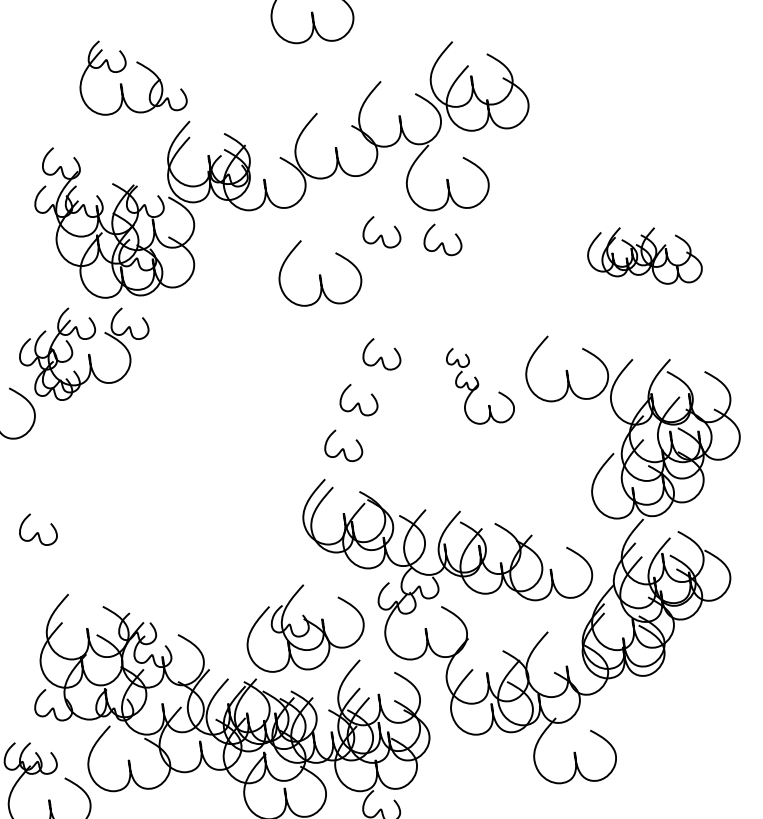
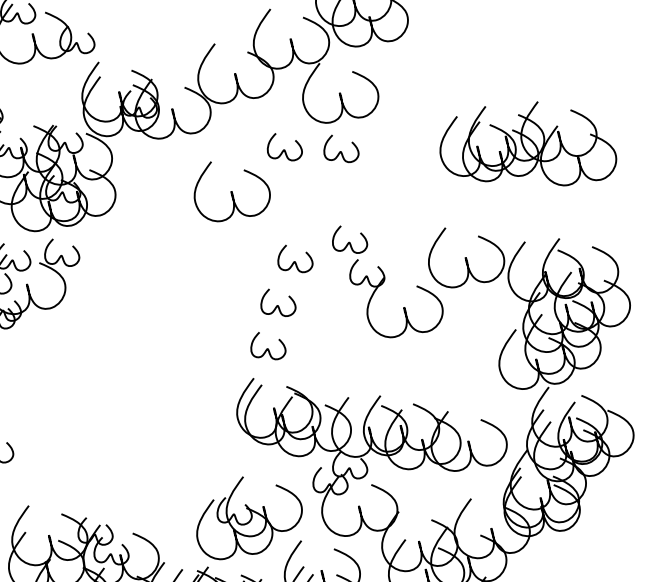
part: (644, 255) -> (526, 145), size x1.67
part: (480, 385) -> (388, 278), size x1.67

